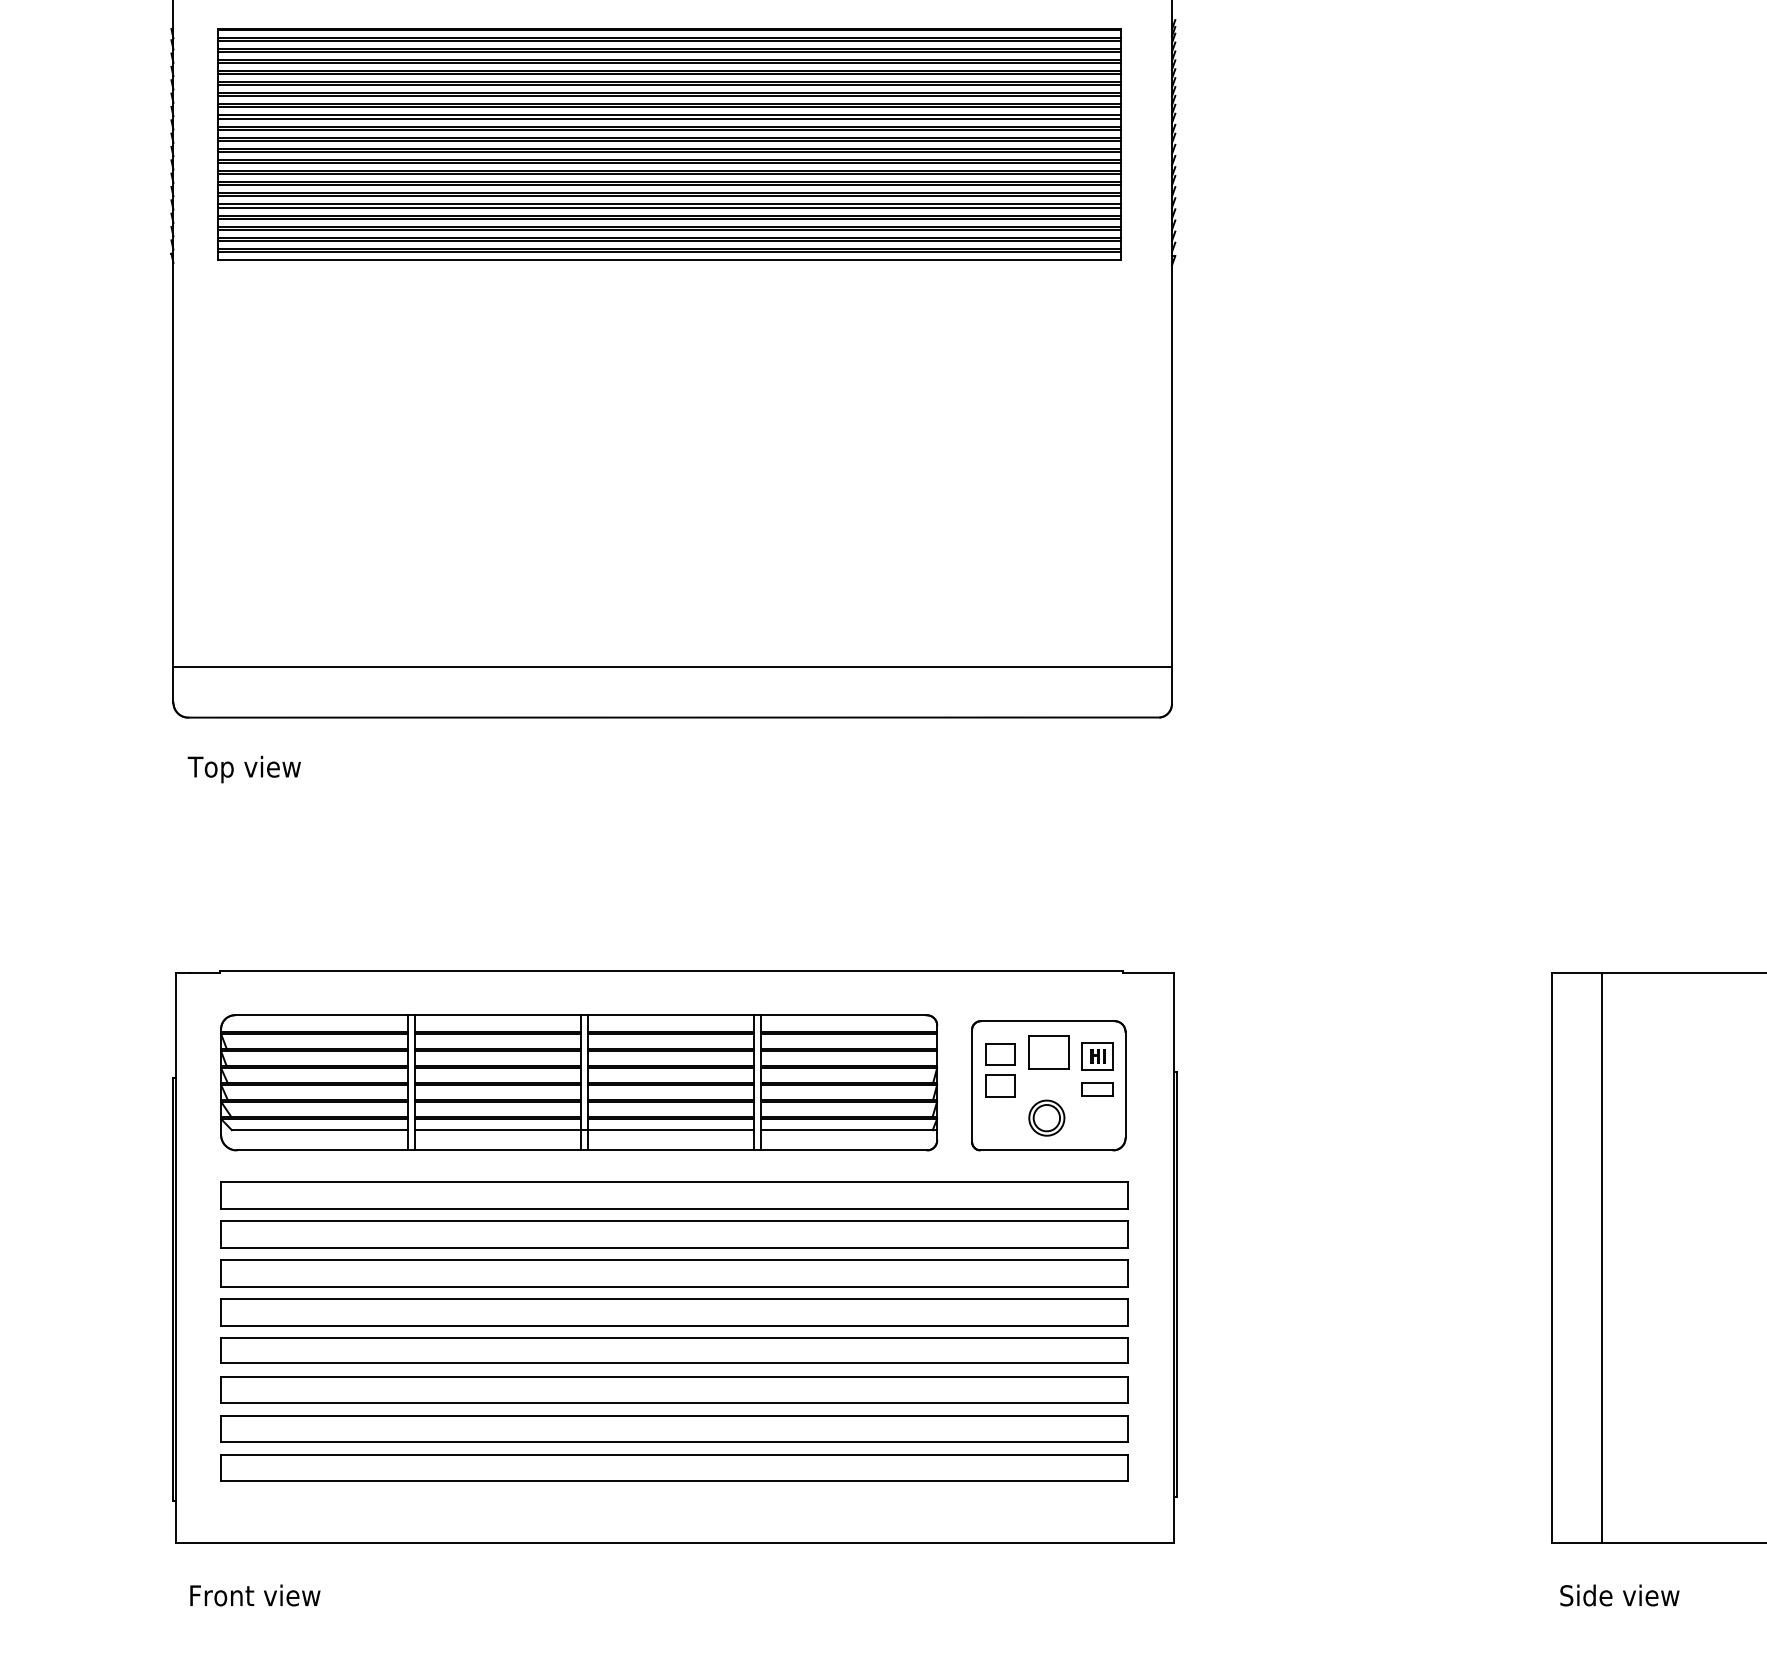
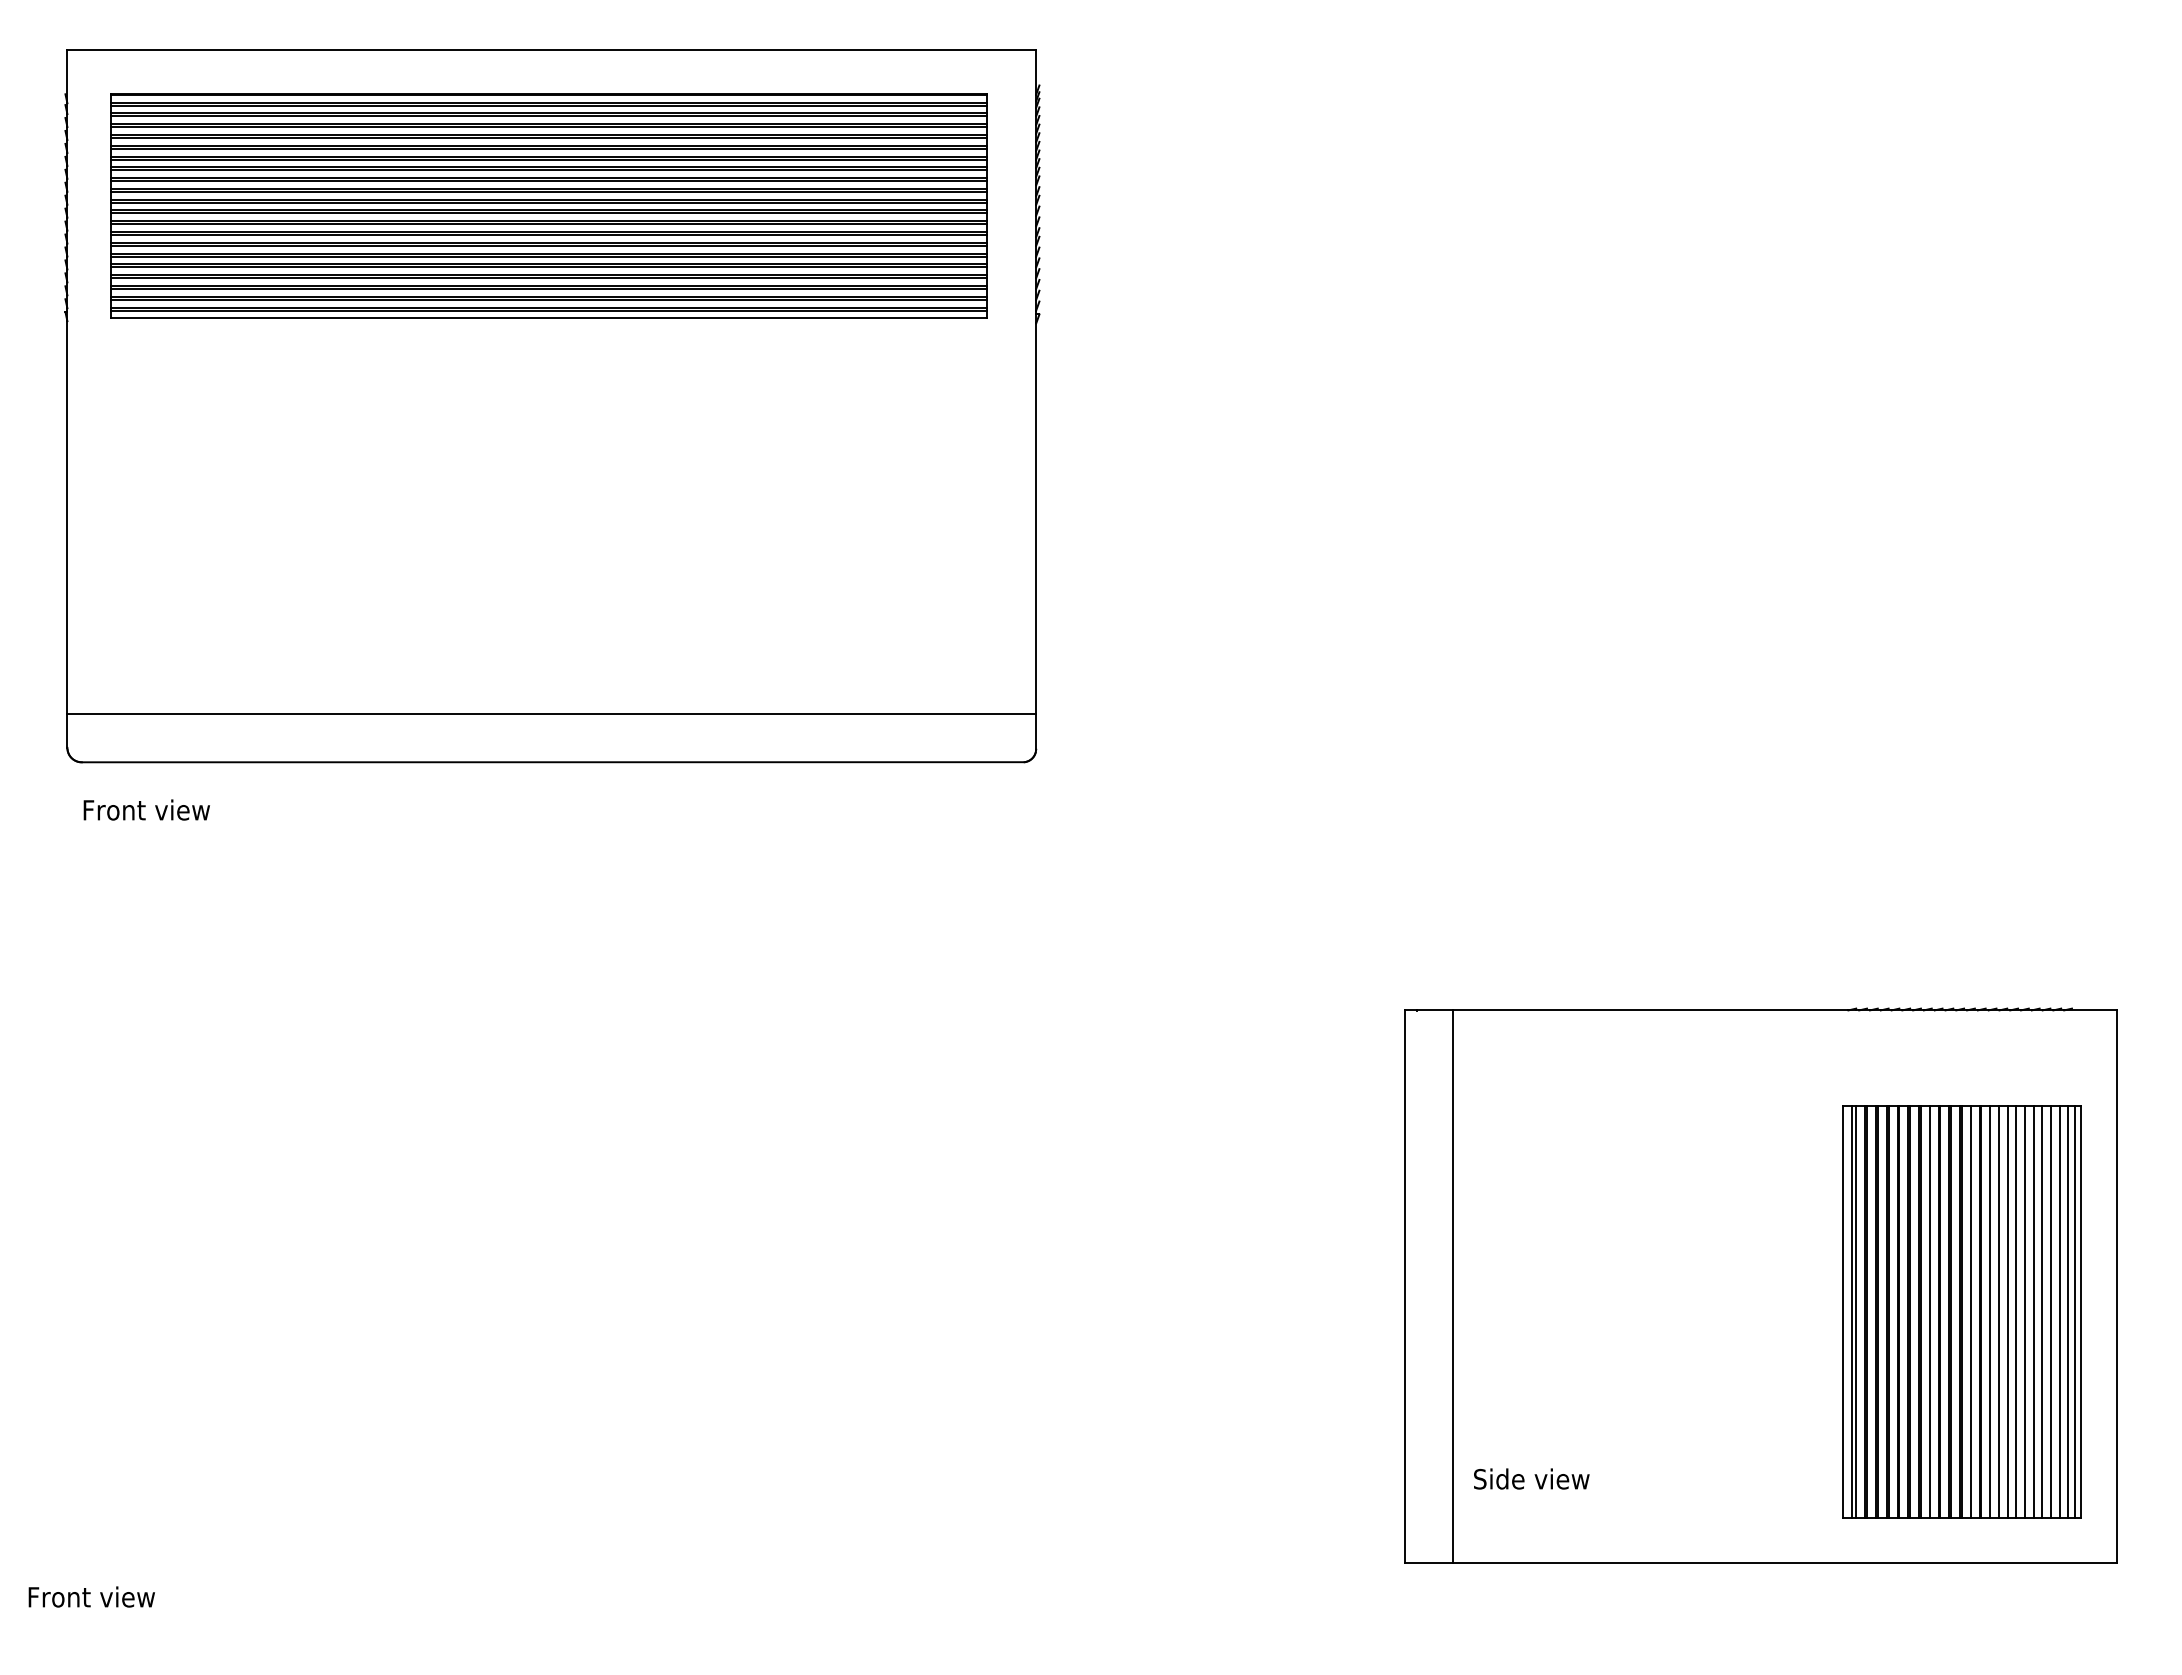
text: (253, 769) -> (145, 812), Top view -> Front view
part: (674, 1256) -> (553, 1285), removed
text: (254, 1594) -> (91, 1596), moved
text: (1619, 1594) -> (1531, 1478), moved

